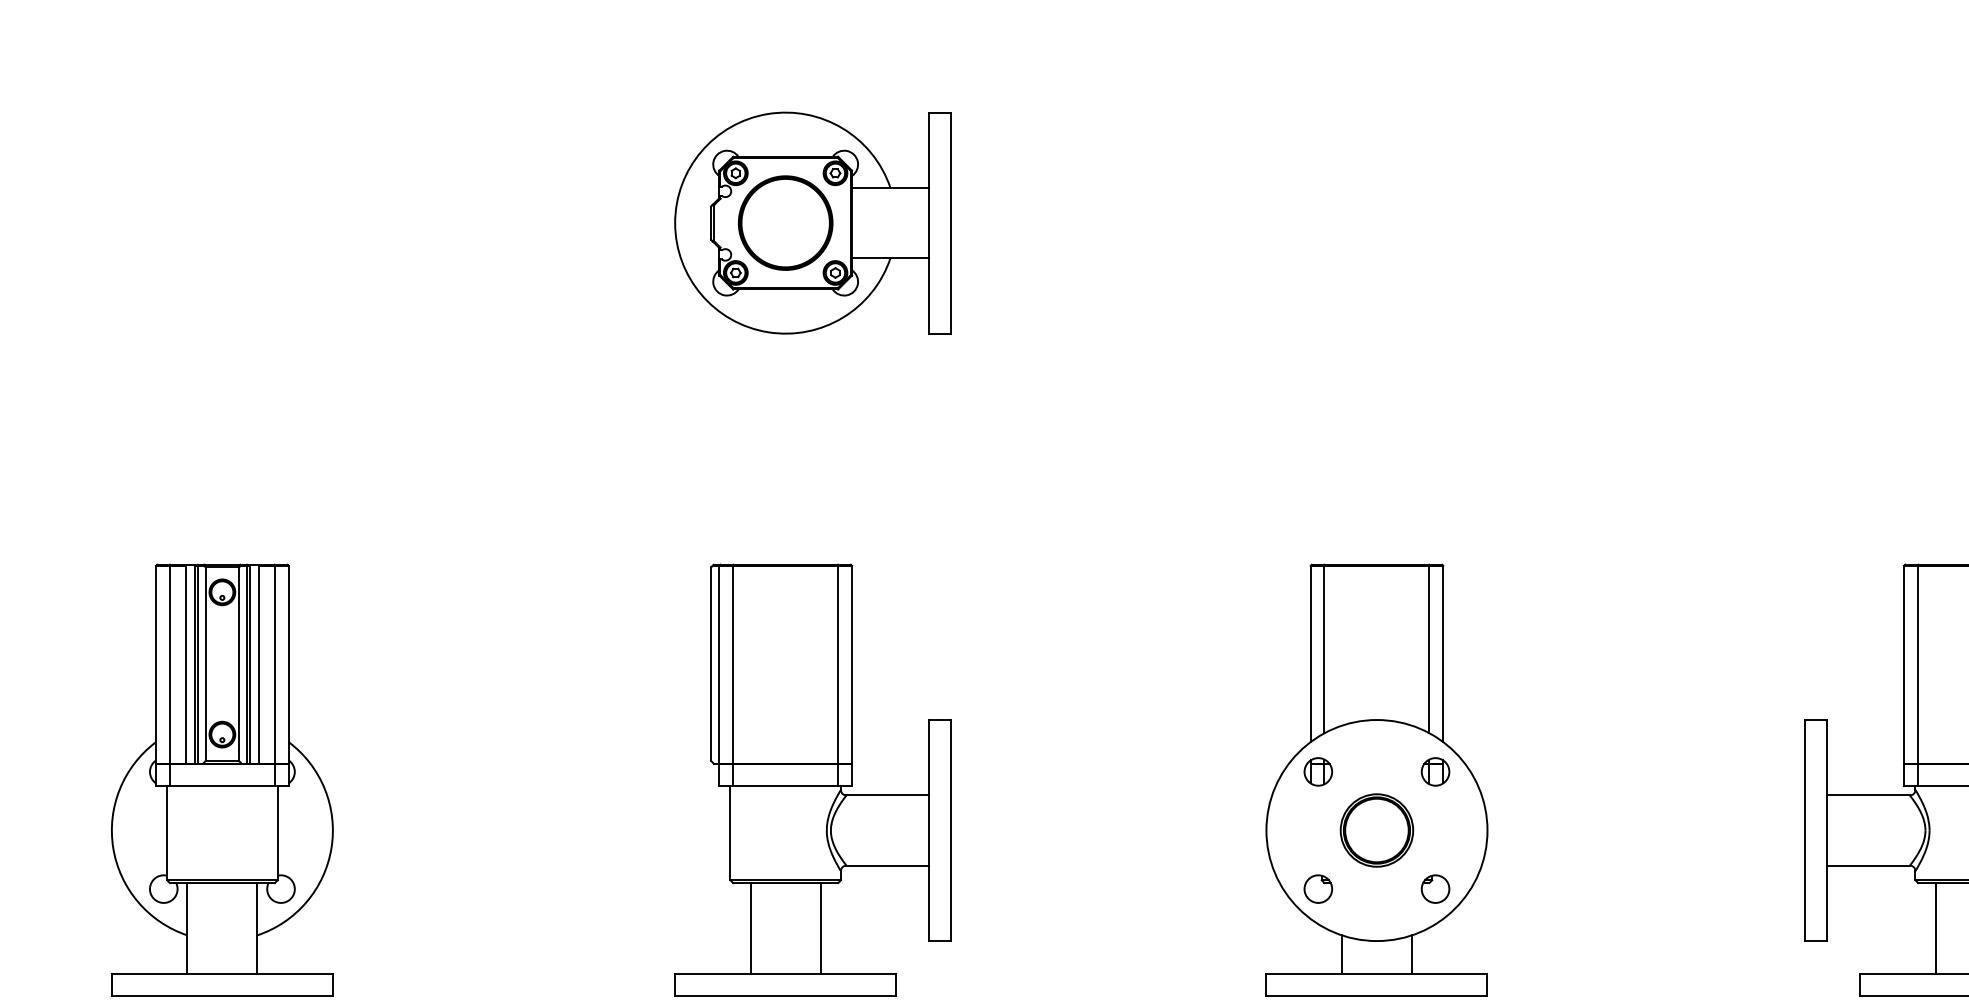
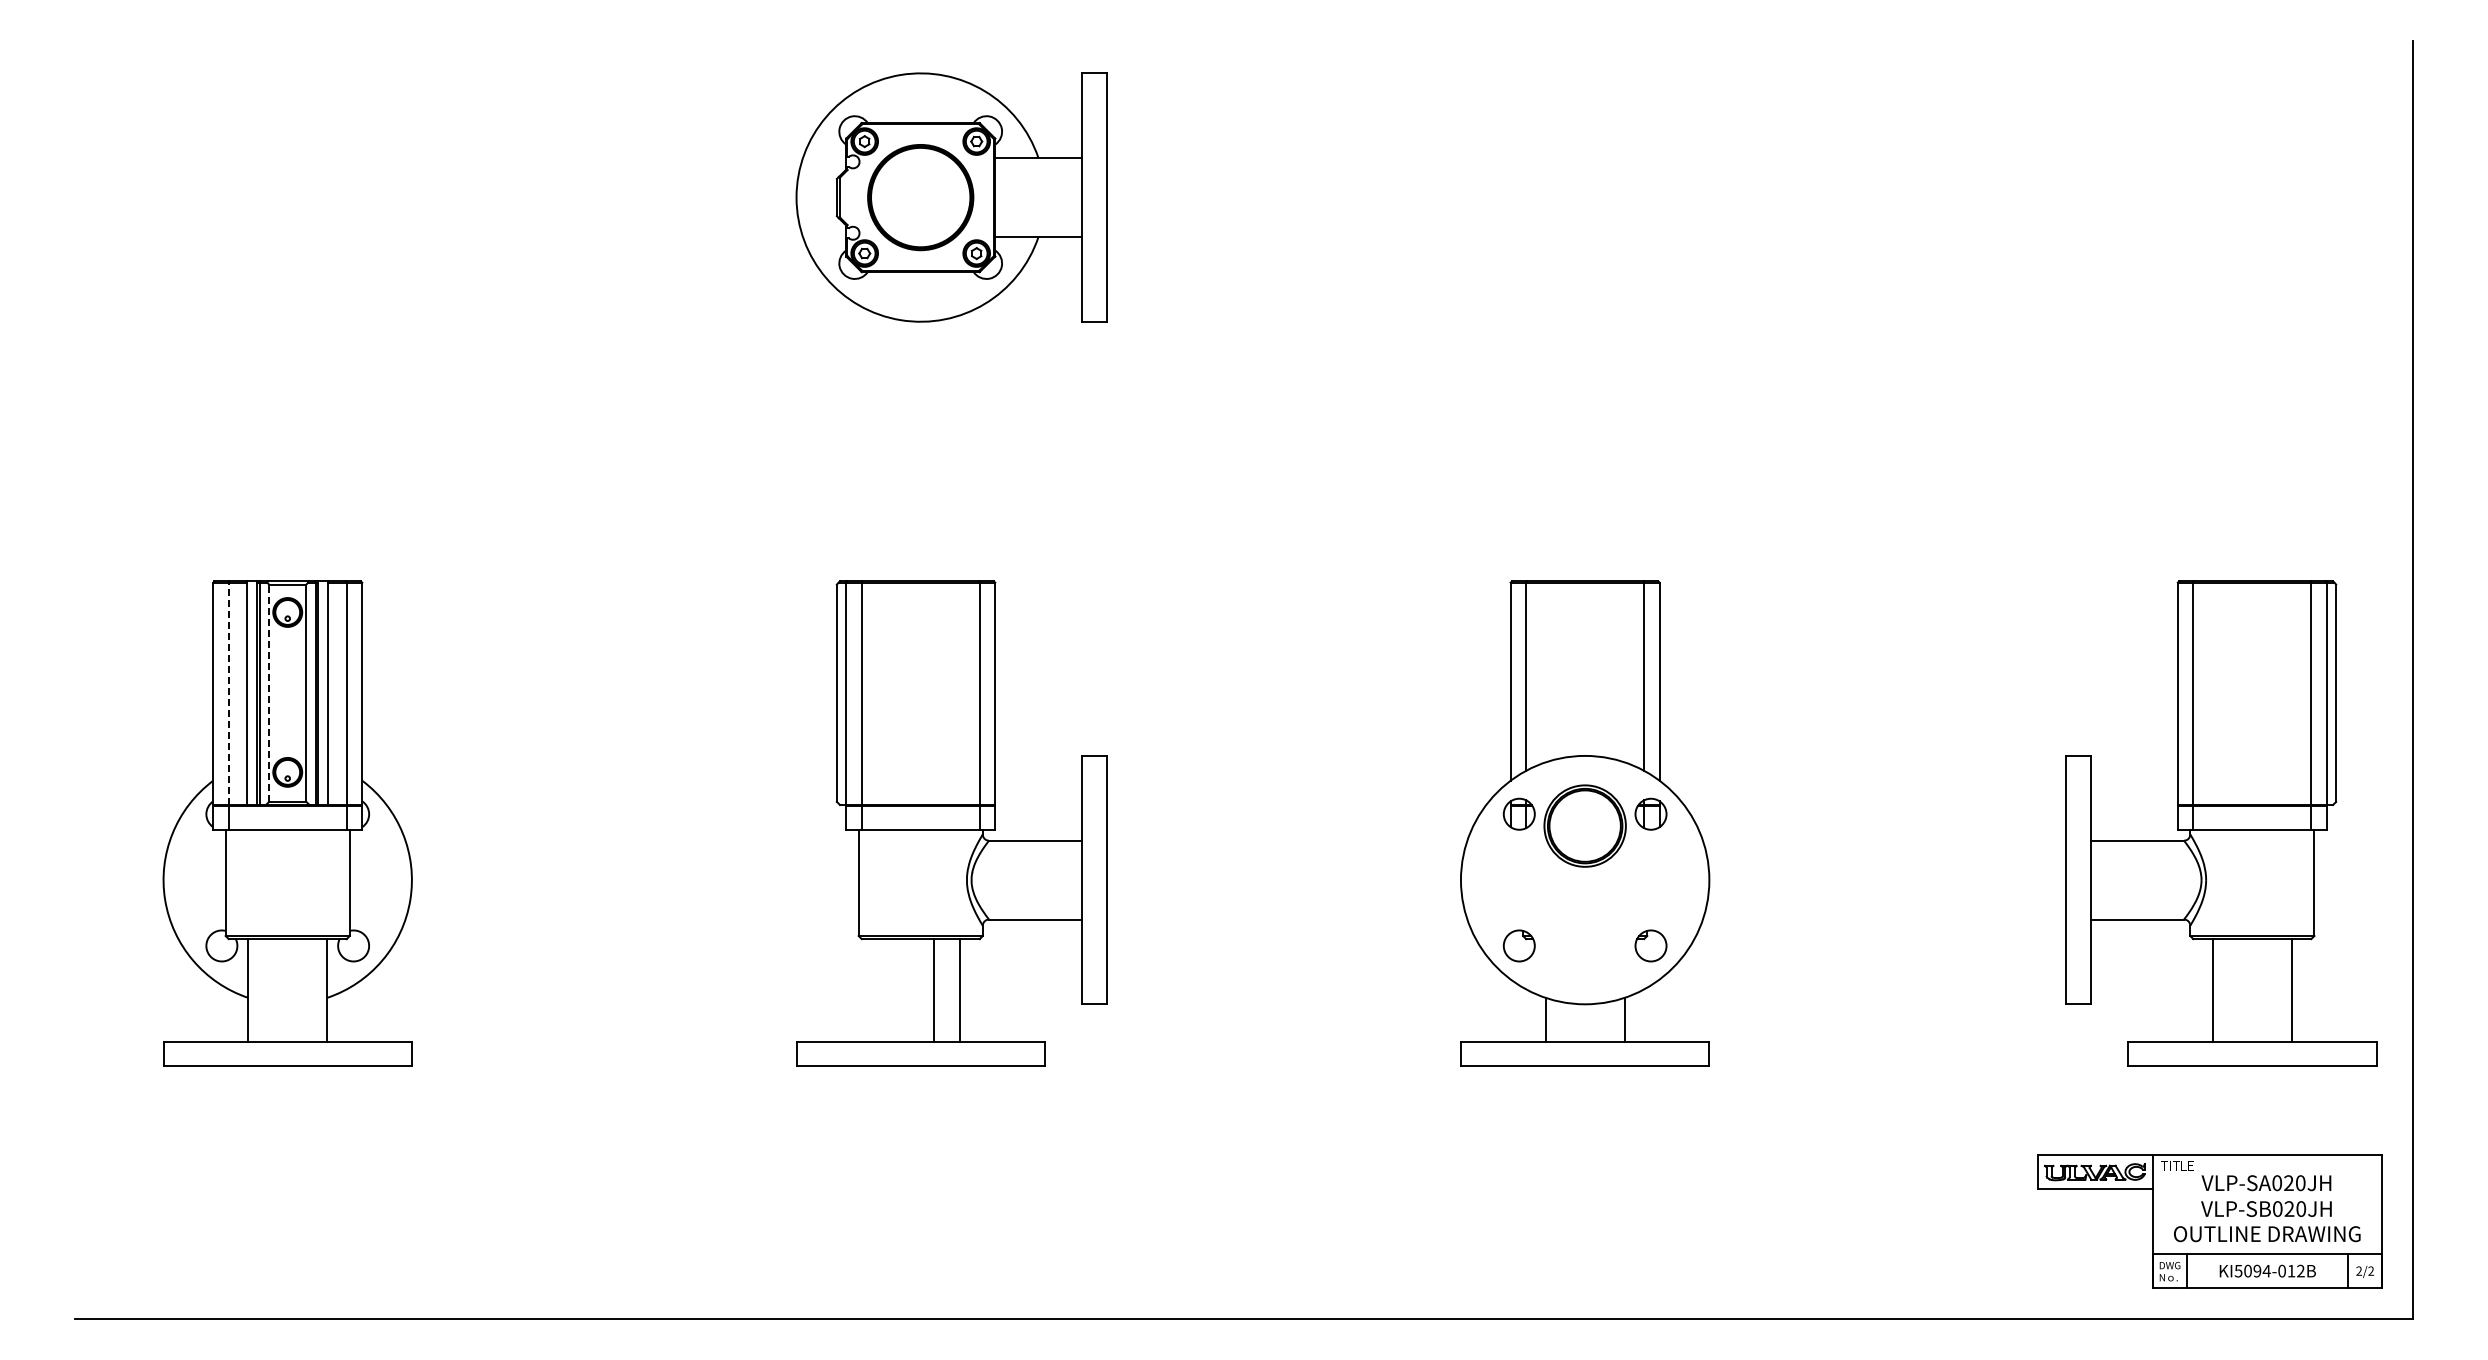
line: (169, 664) -> (228, 693), solid -> dashed
line: (206, 664) -> (269, 693), solid -> dashed
part: (1376, 829) -> (1584, 825), moved
line: (750, 928) -> (934, 990), moved

